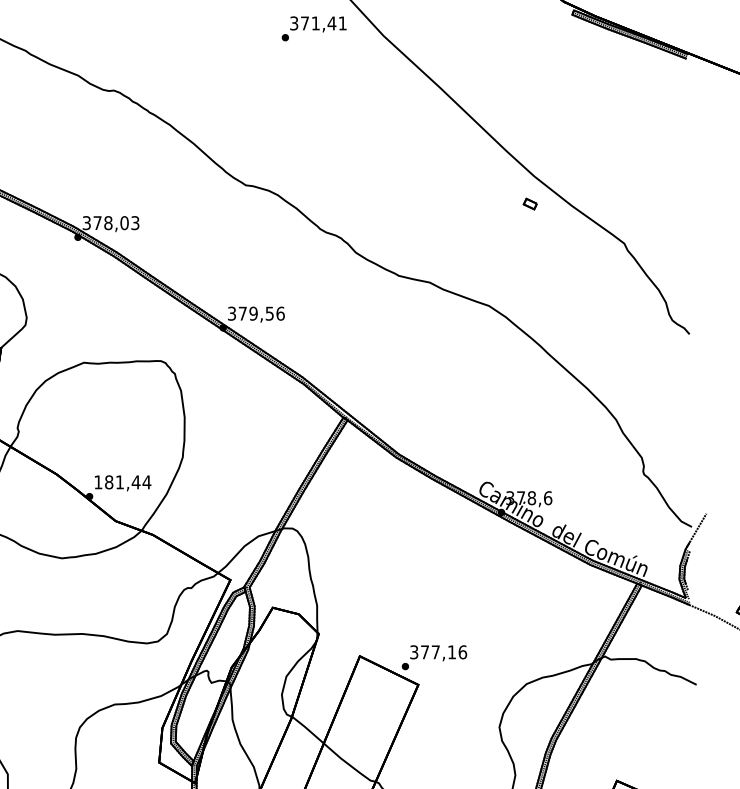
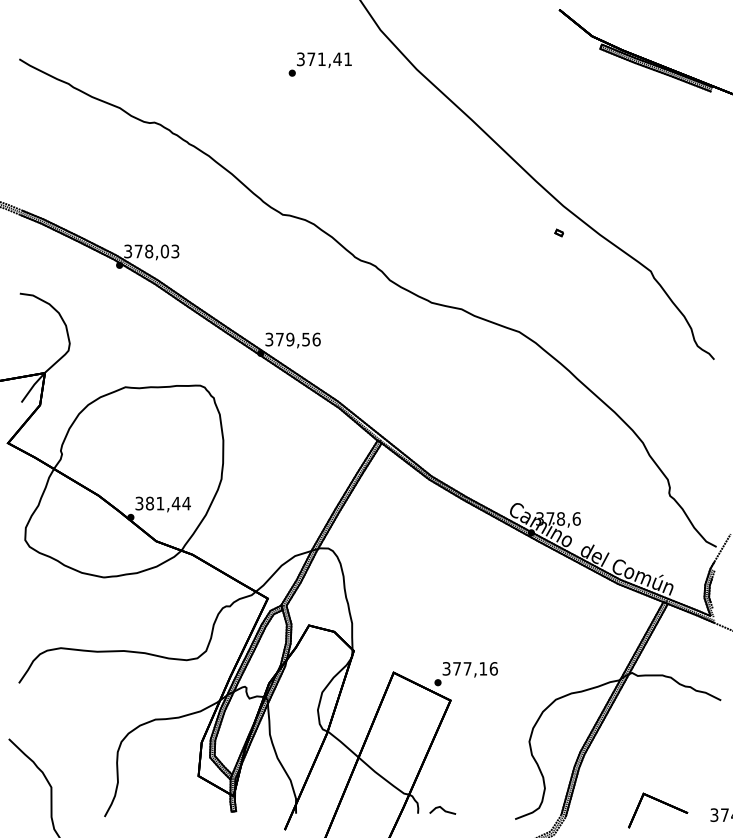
text: (313, 28) -> (319, 64), moved
part: (529, 203) -> (558, 232), size x0.62
text: (98, 482) -> (139, 503), 181,44 -> 381,44

